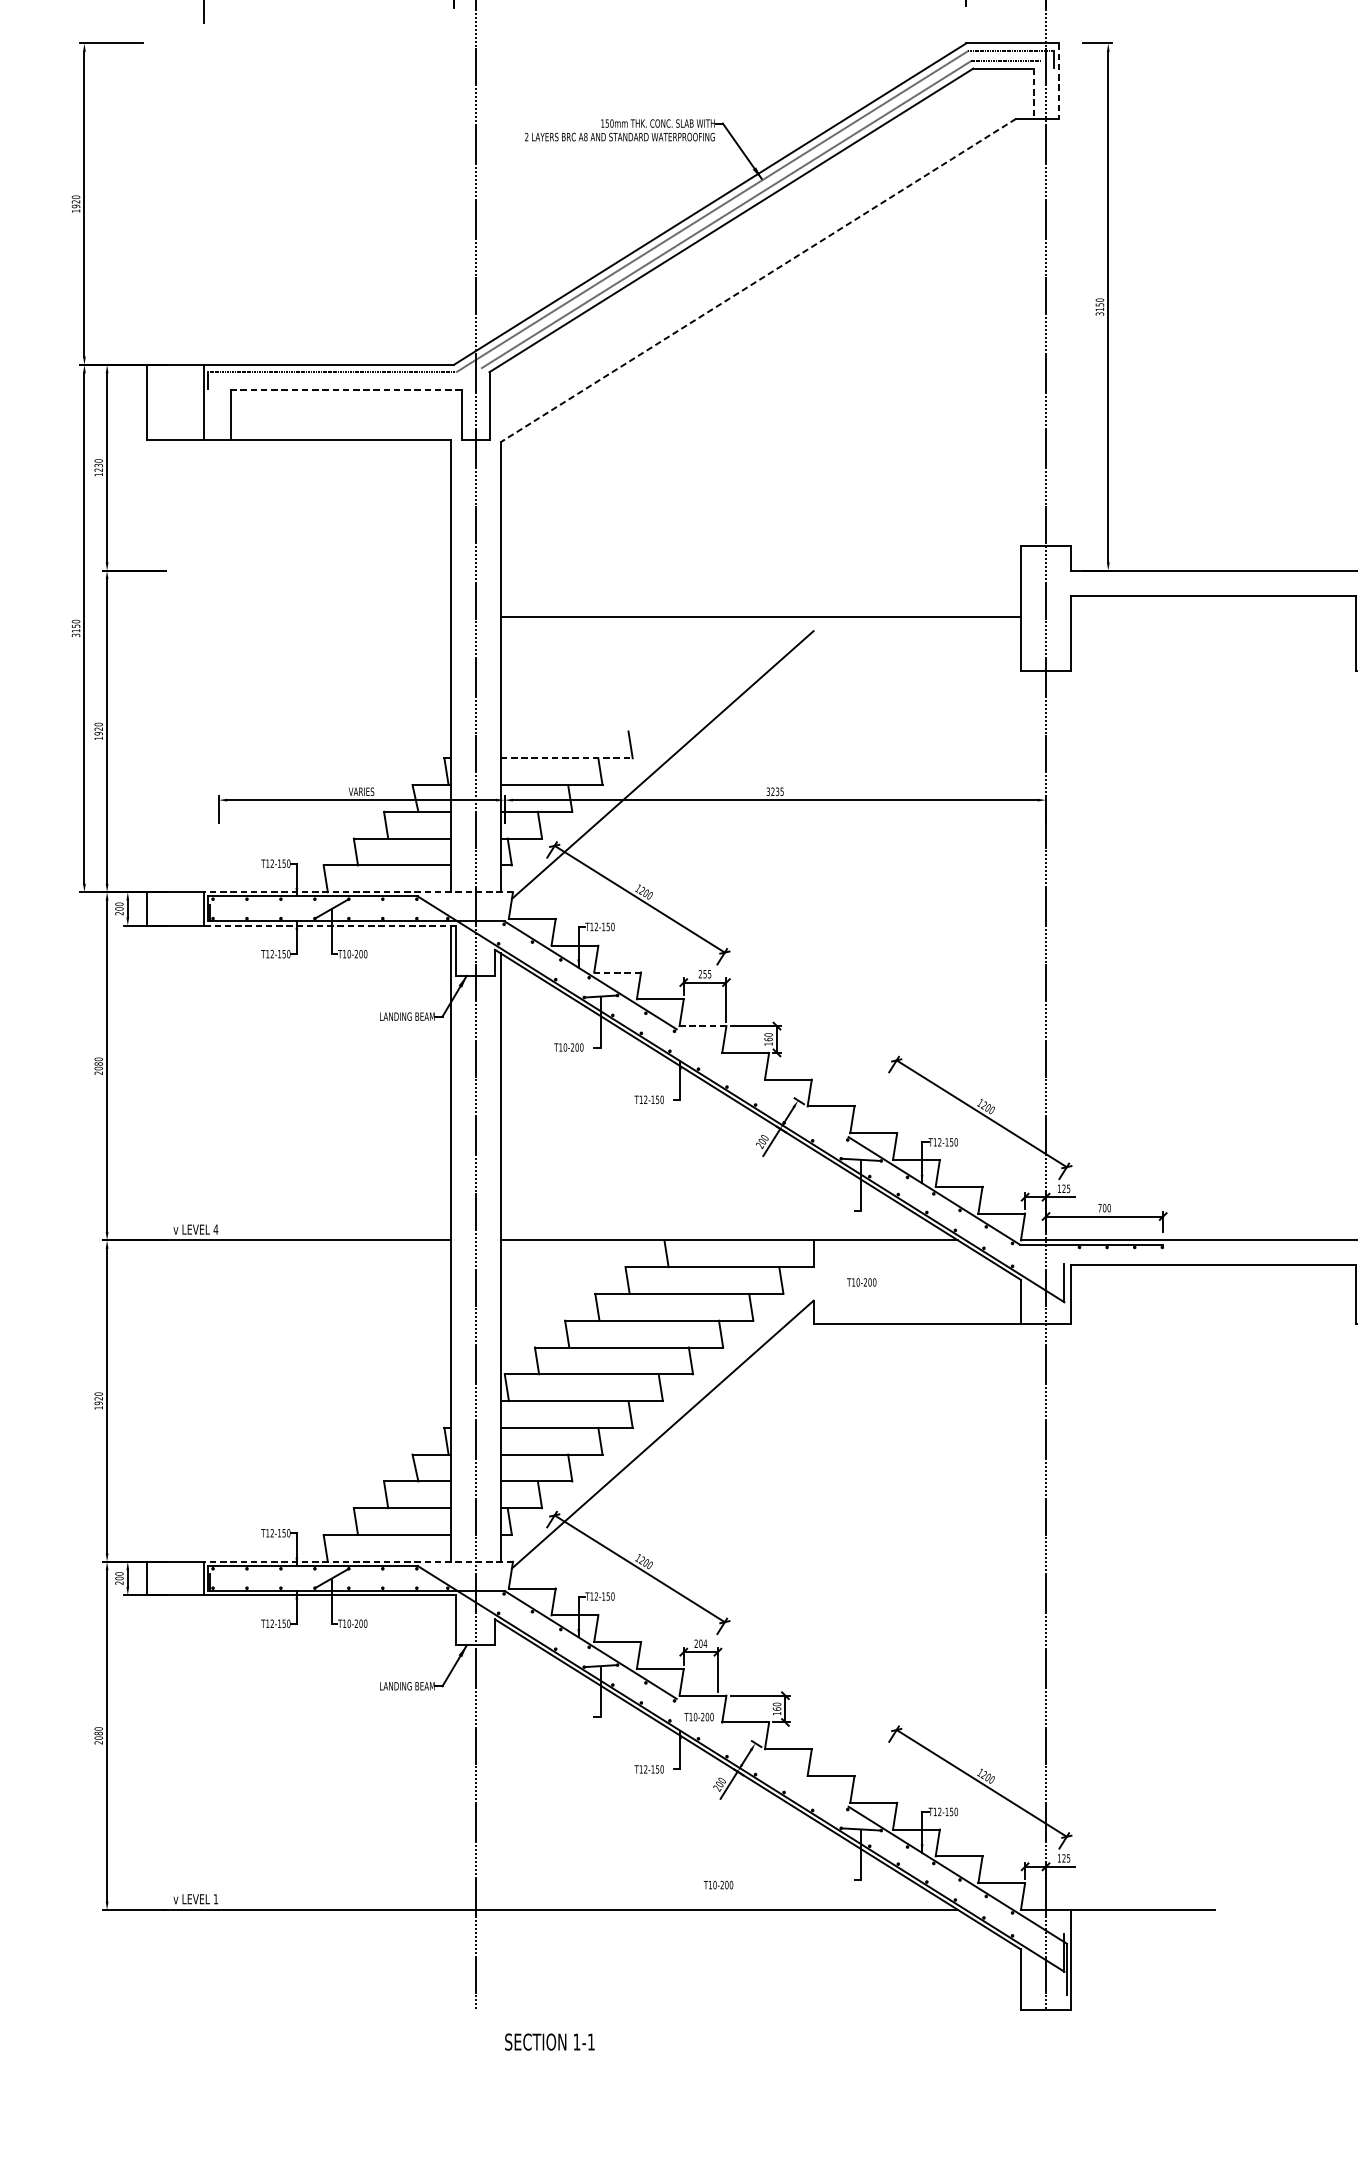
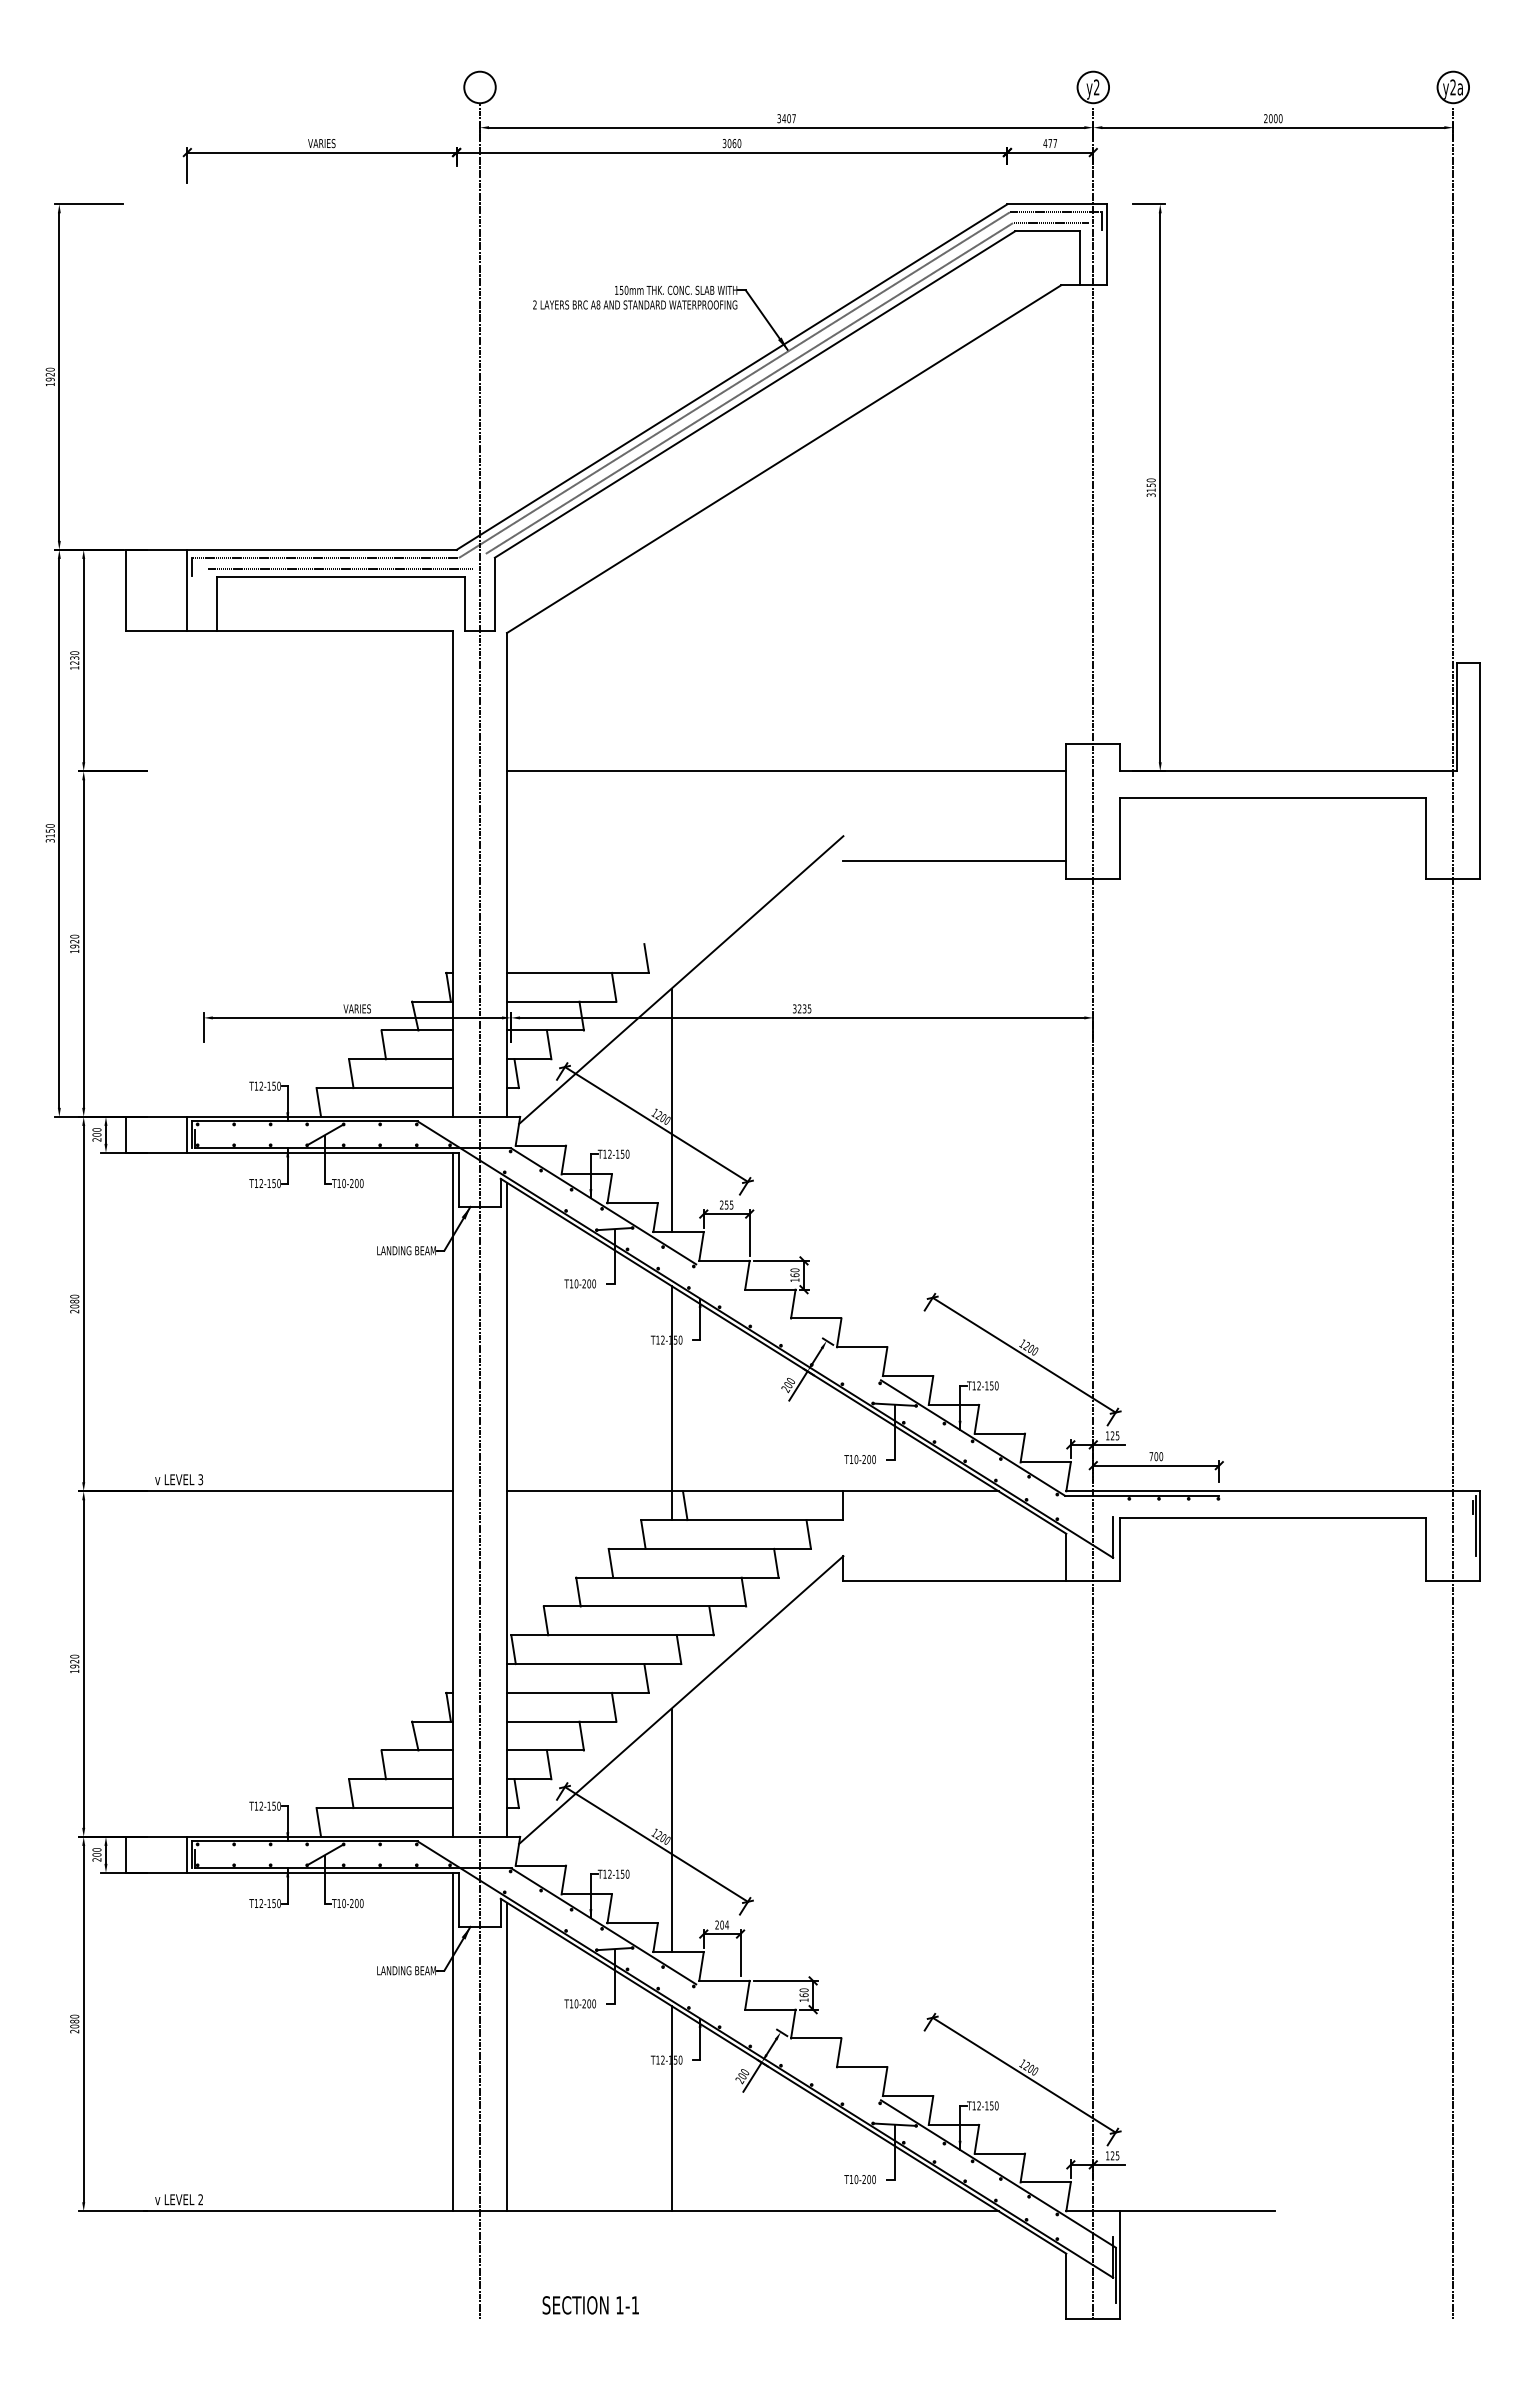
line: (1058, 81) -> (1106, 245), dashed -> solid
line: (1033, 93) -> (1079, 258), dashed -> solid
line: (757, 280) -> (783, 459), dashed -> solid
line: (346, 382) -> (341, 568), added
line: (346, 389) -> (341, 576), dashed -> solid
line: (760, 617) -> (786, 771), moved
line: (916, 654) -> (954, 861), added
line: (566, 757) -> (577, 972), dashed -> solid
line: (653, 886) -> (671, 1110), added
line: (358, 891) -> (353, 1116), dashed -> solid
line: (330, 925) -> (323, 1152), dashed -> solid
line: (617, 972) -> (632, 1203), dashed -> solid
line: (702, 1025) -> (723, 1260), dashed -> solid
line: (653, 1158) -> (671, 1403), added
text: (215, 1229) -> (200, 1479), 4 -> 3
text: (861, 1282) -> (859, 1459), moved
line: (653, 1555) -> (671, 1830), added
line: (358, 1561) -> (353, 1836), dashed -> solid
text: (698, 1716) -> (579, 2003), moved
line: (451, 1752) -> (453, 2041), added
line: (501, 1766) -> (507, 2056), added
line: (653, 1814) -> (671, 2108), added
text: (717, 1885) -> (859, 2179), moved
text: (215, 1899) -> (200, 2199), 1 -> 2
text: (549, 2042) -> (590, 2305), moved

